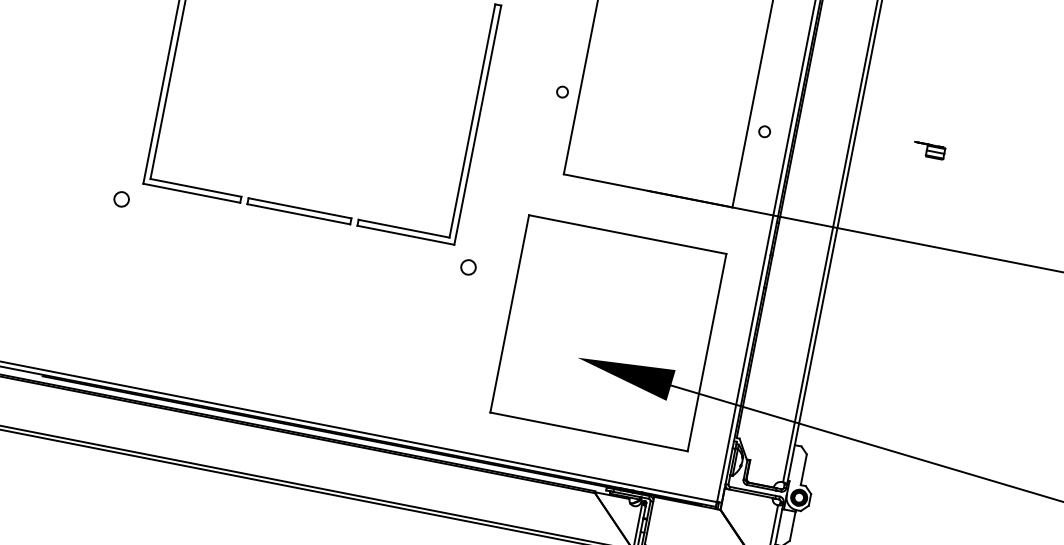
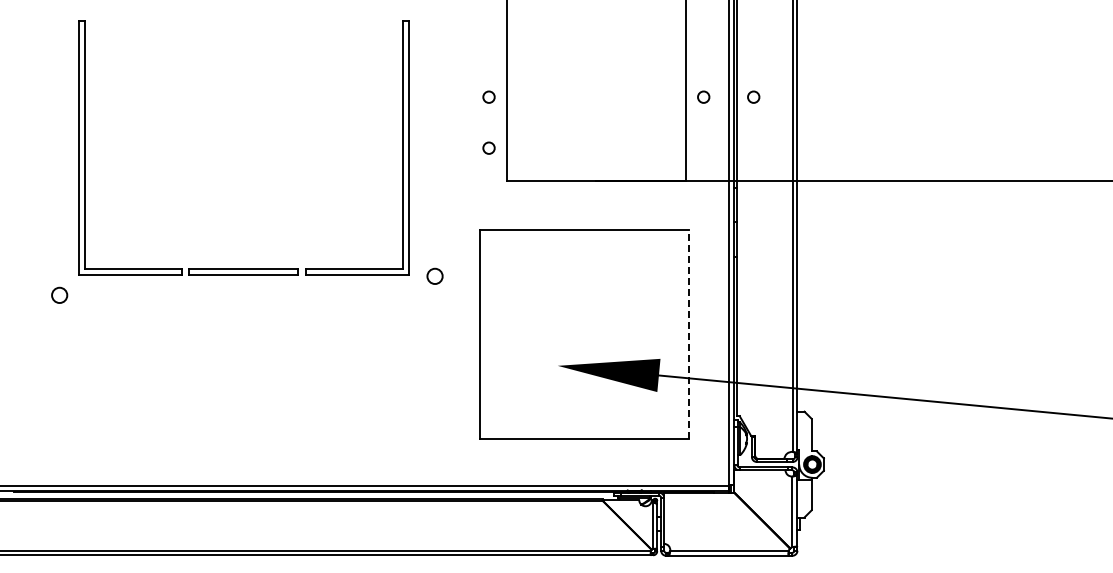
circle: (552, 139) -> (488, 147), added
circle: (811, 140) -> (753, 96), added
part: (928, 150) -> (875, 83), removed
circle: (468, 266) -> (434, 275), moved
line: (707, 352) -> (689, 334), solid -> dashed

